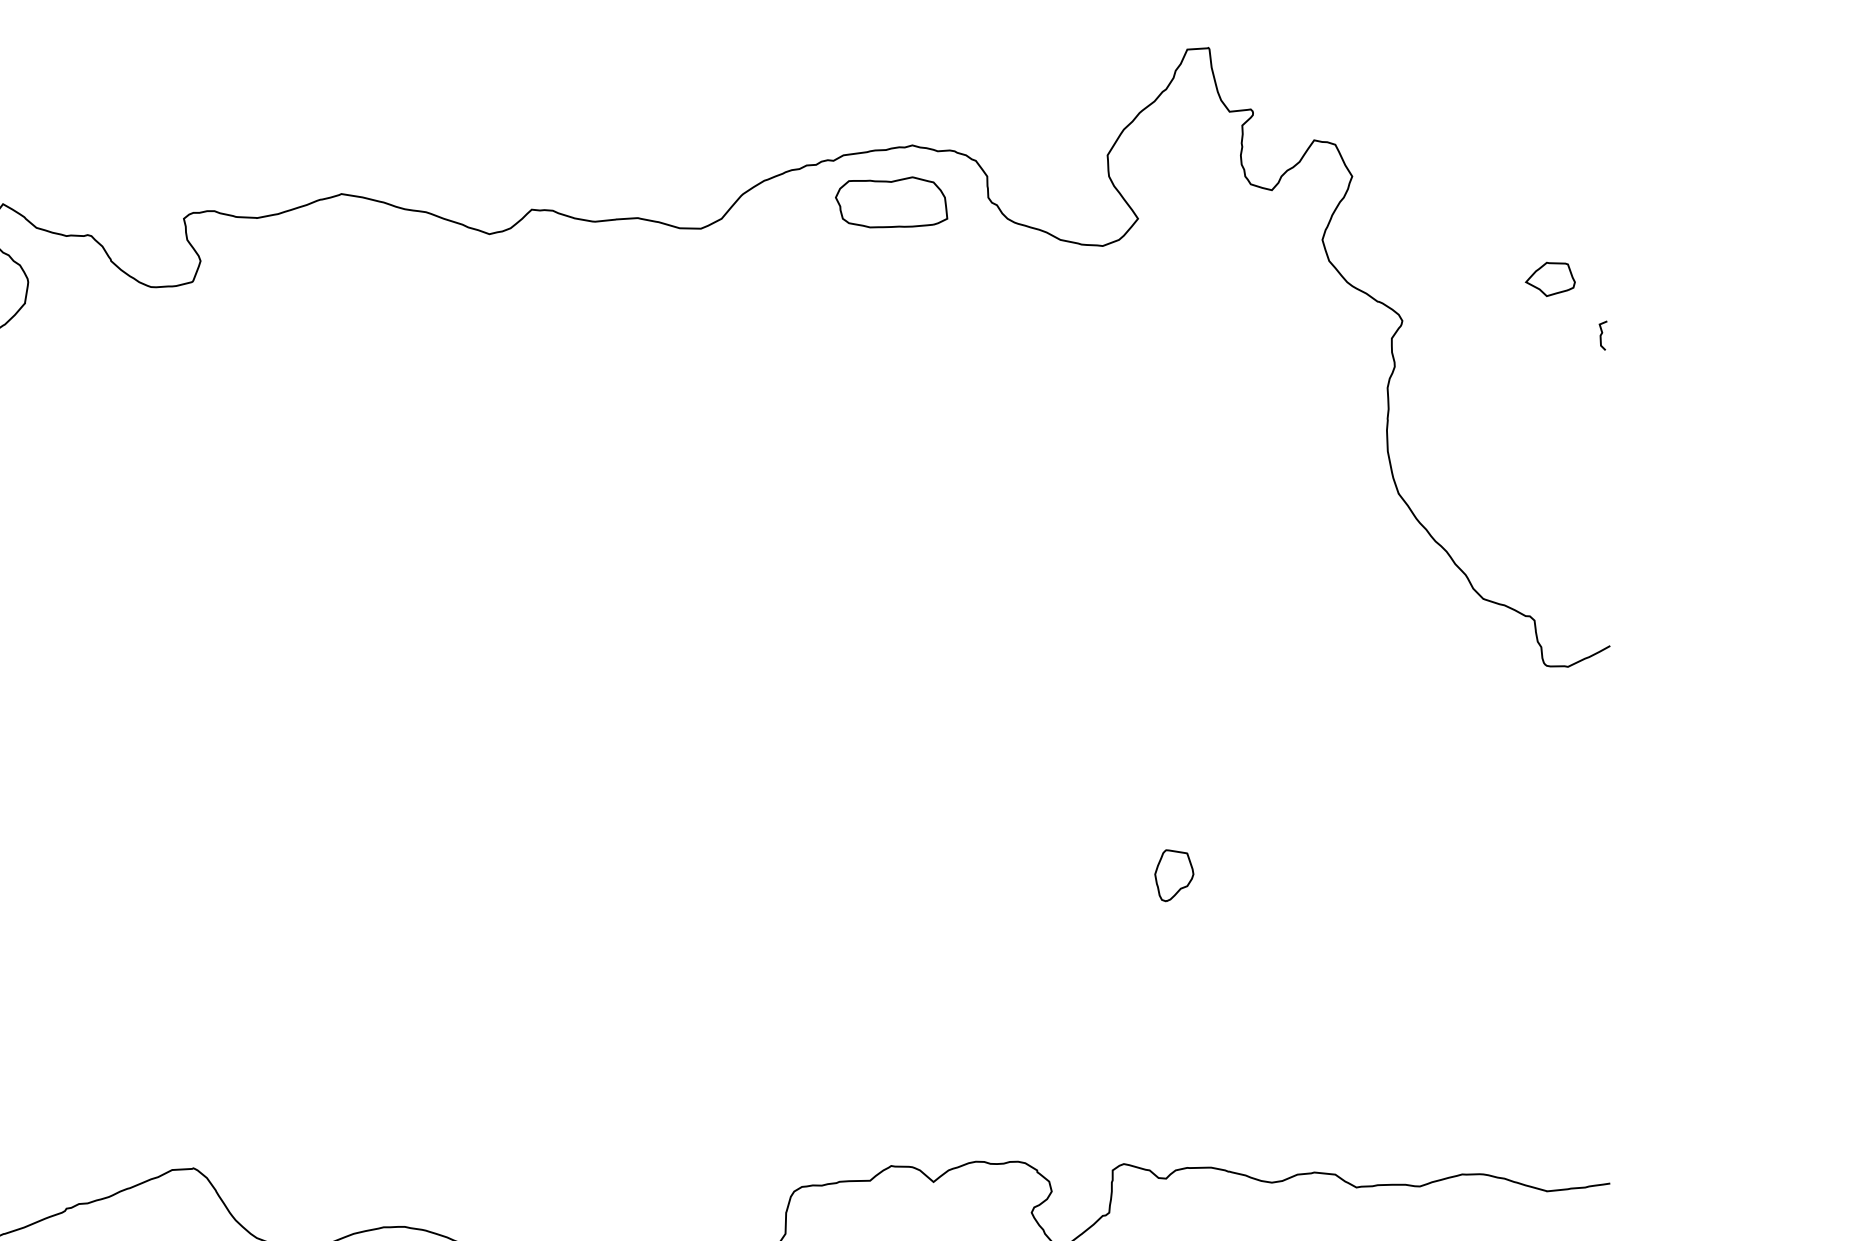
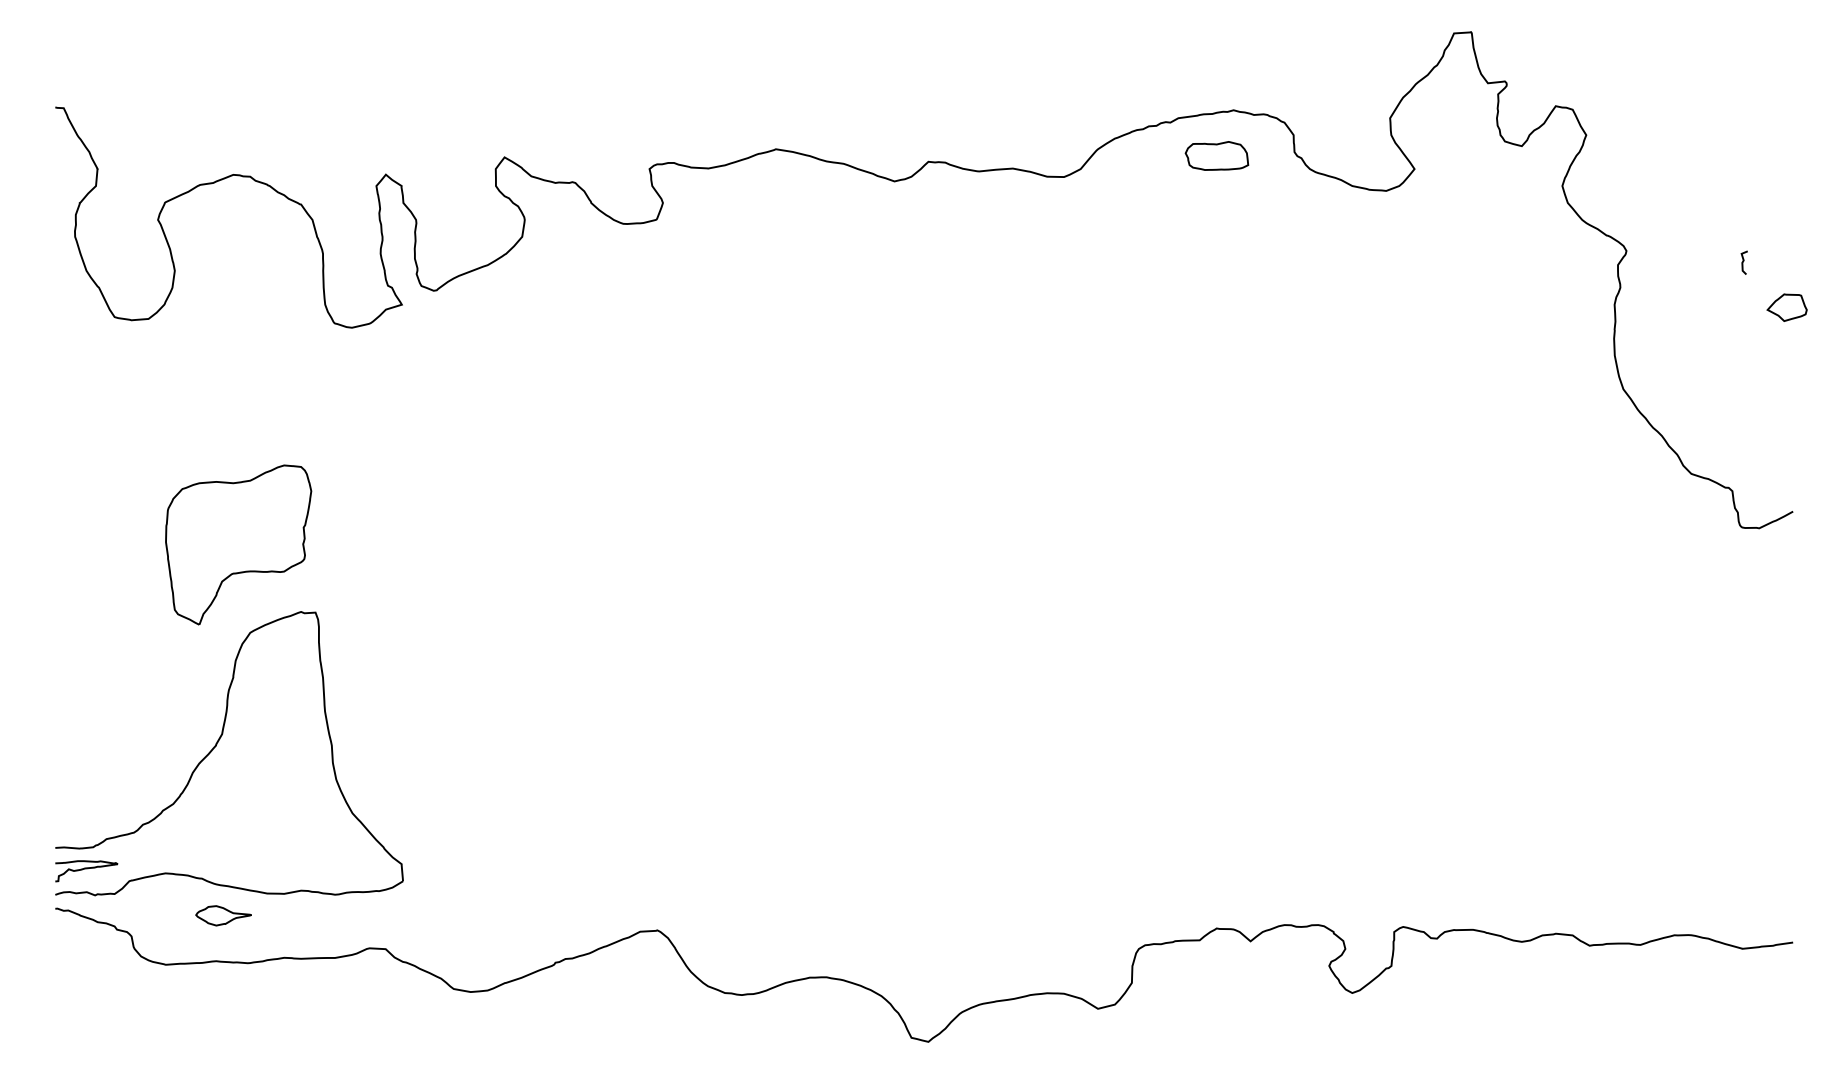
part: (891, 201) -> (1216, 155), size x0.7
part: (1549, 279) -> (1786, 307), moved
curve: (1601, 335) -> (1743, 262), moved
part: (1174, 875) -> (1443, 695), removed

